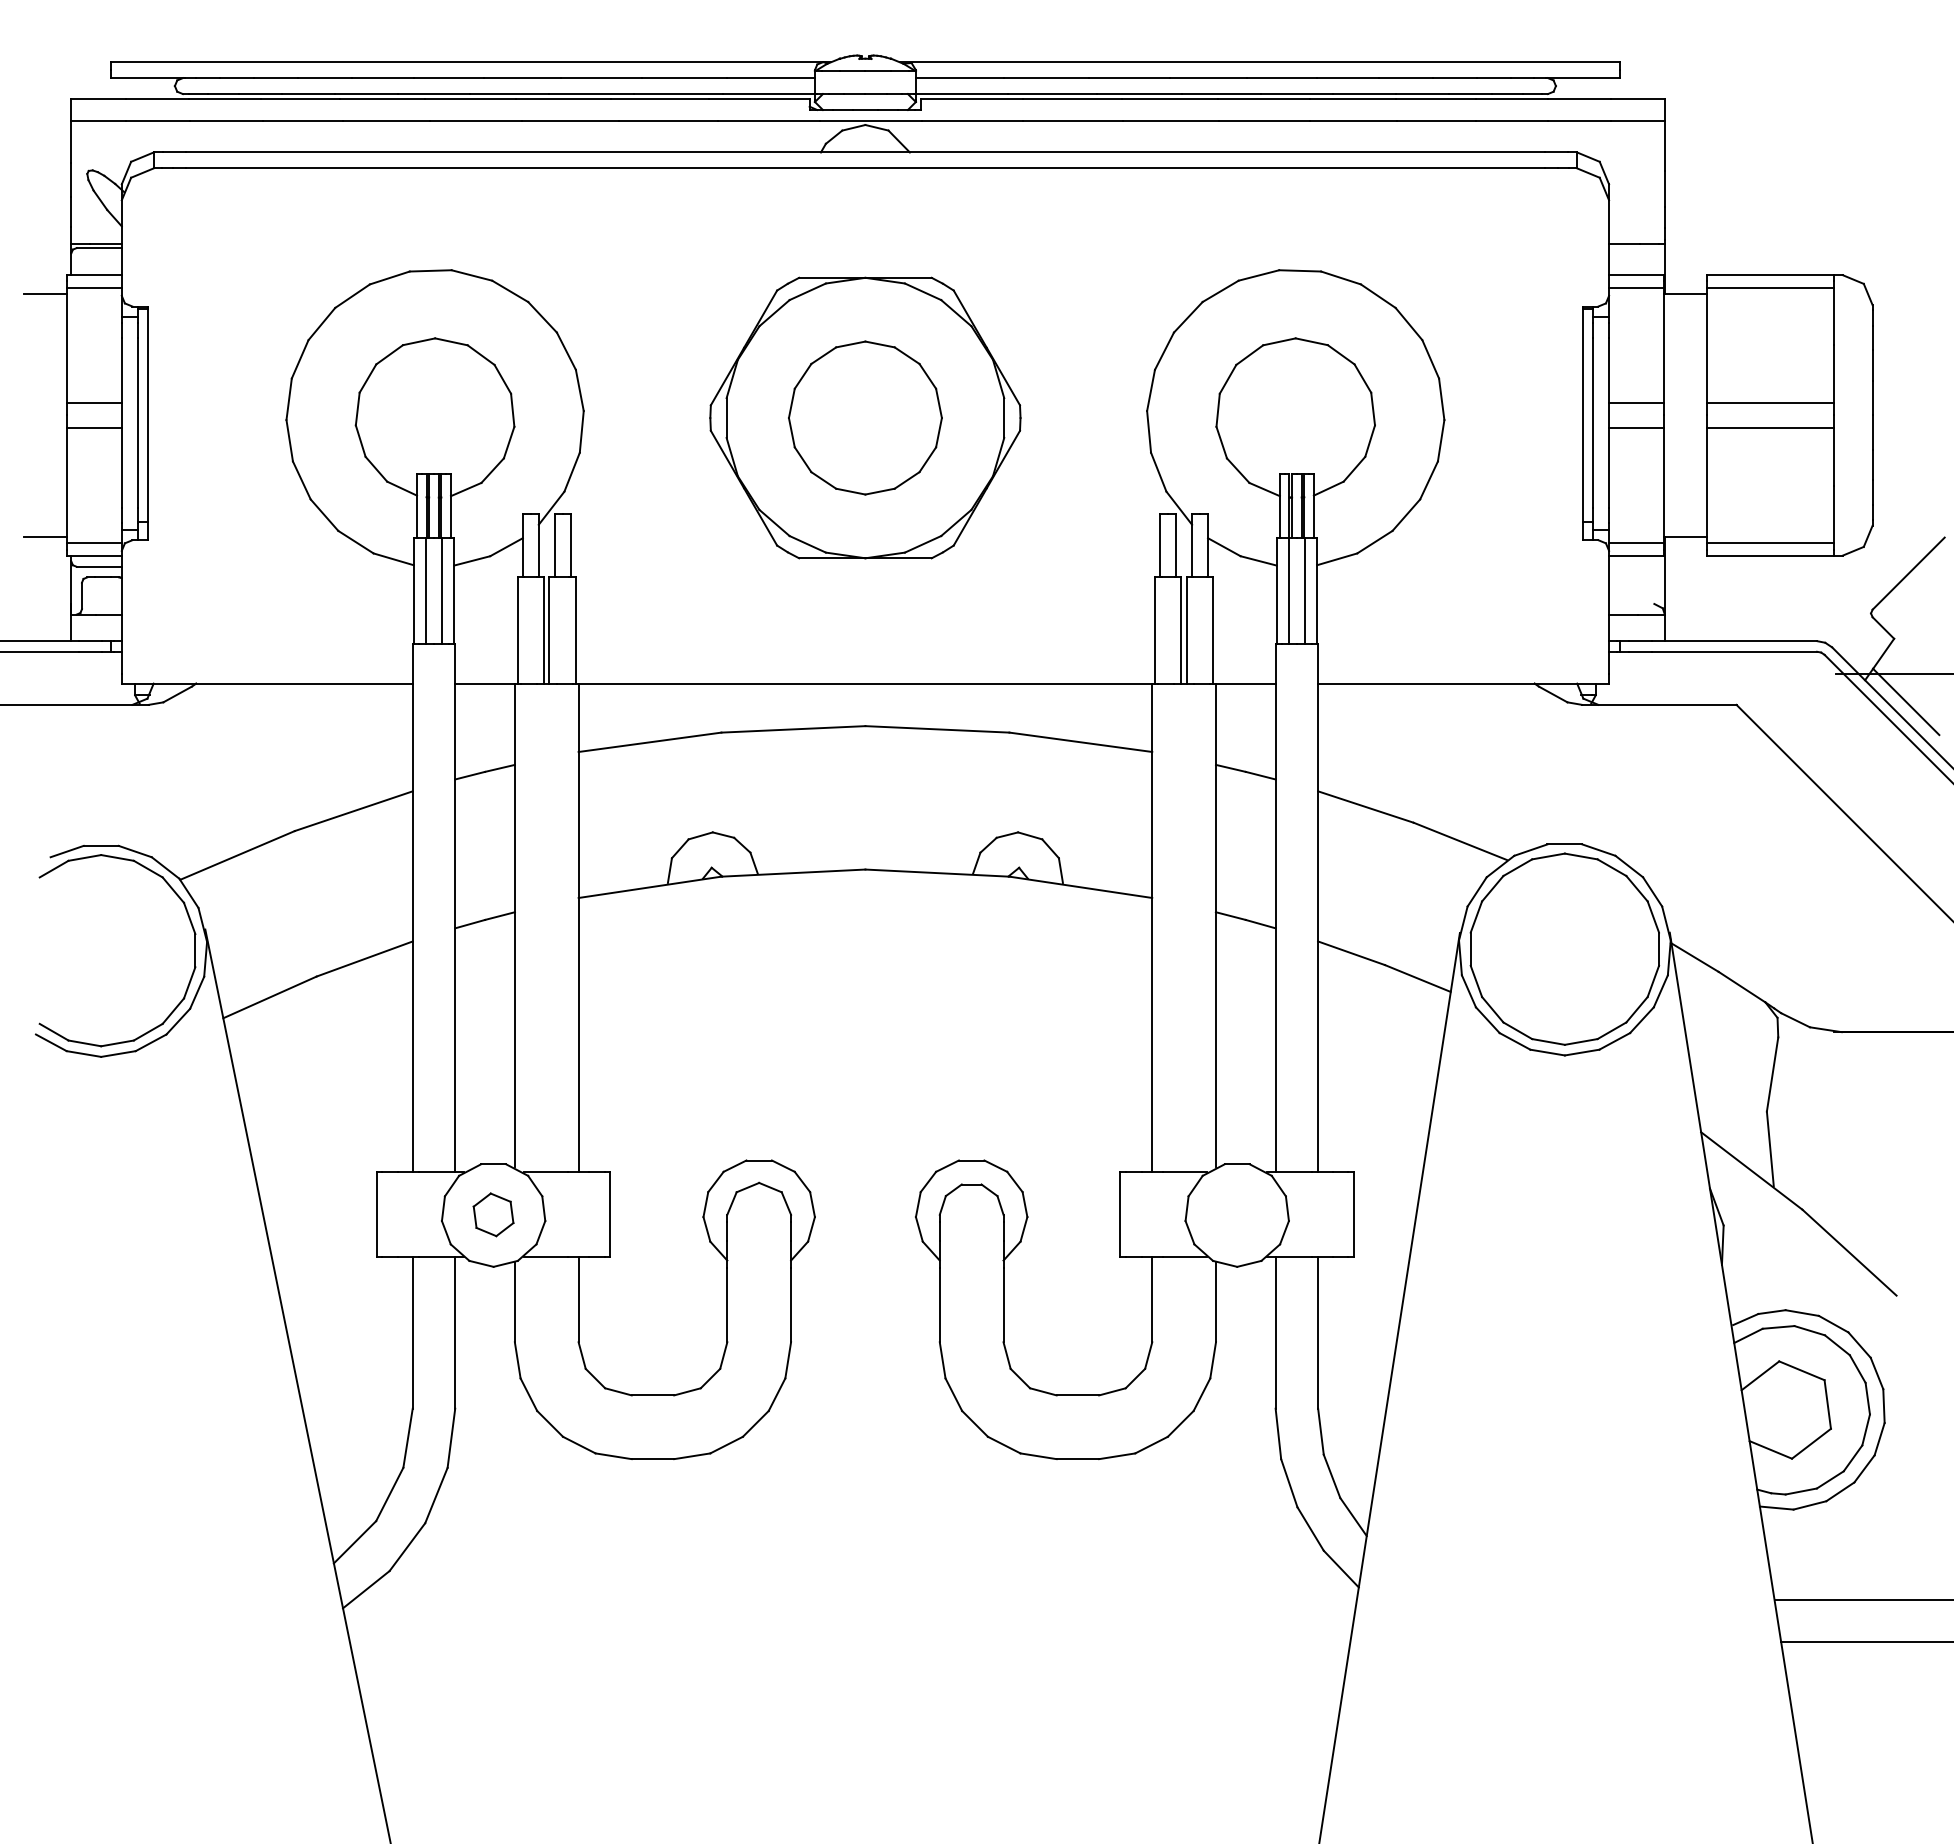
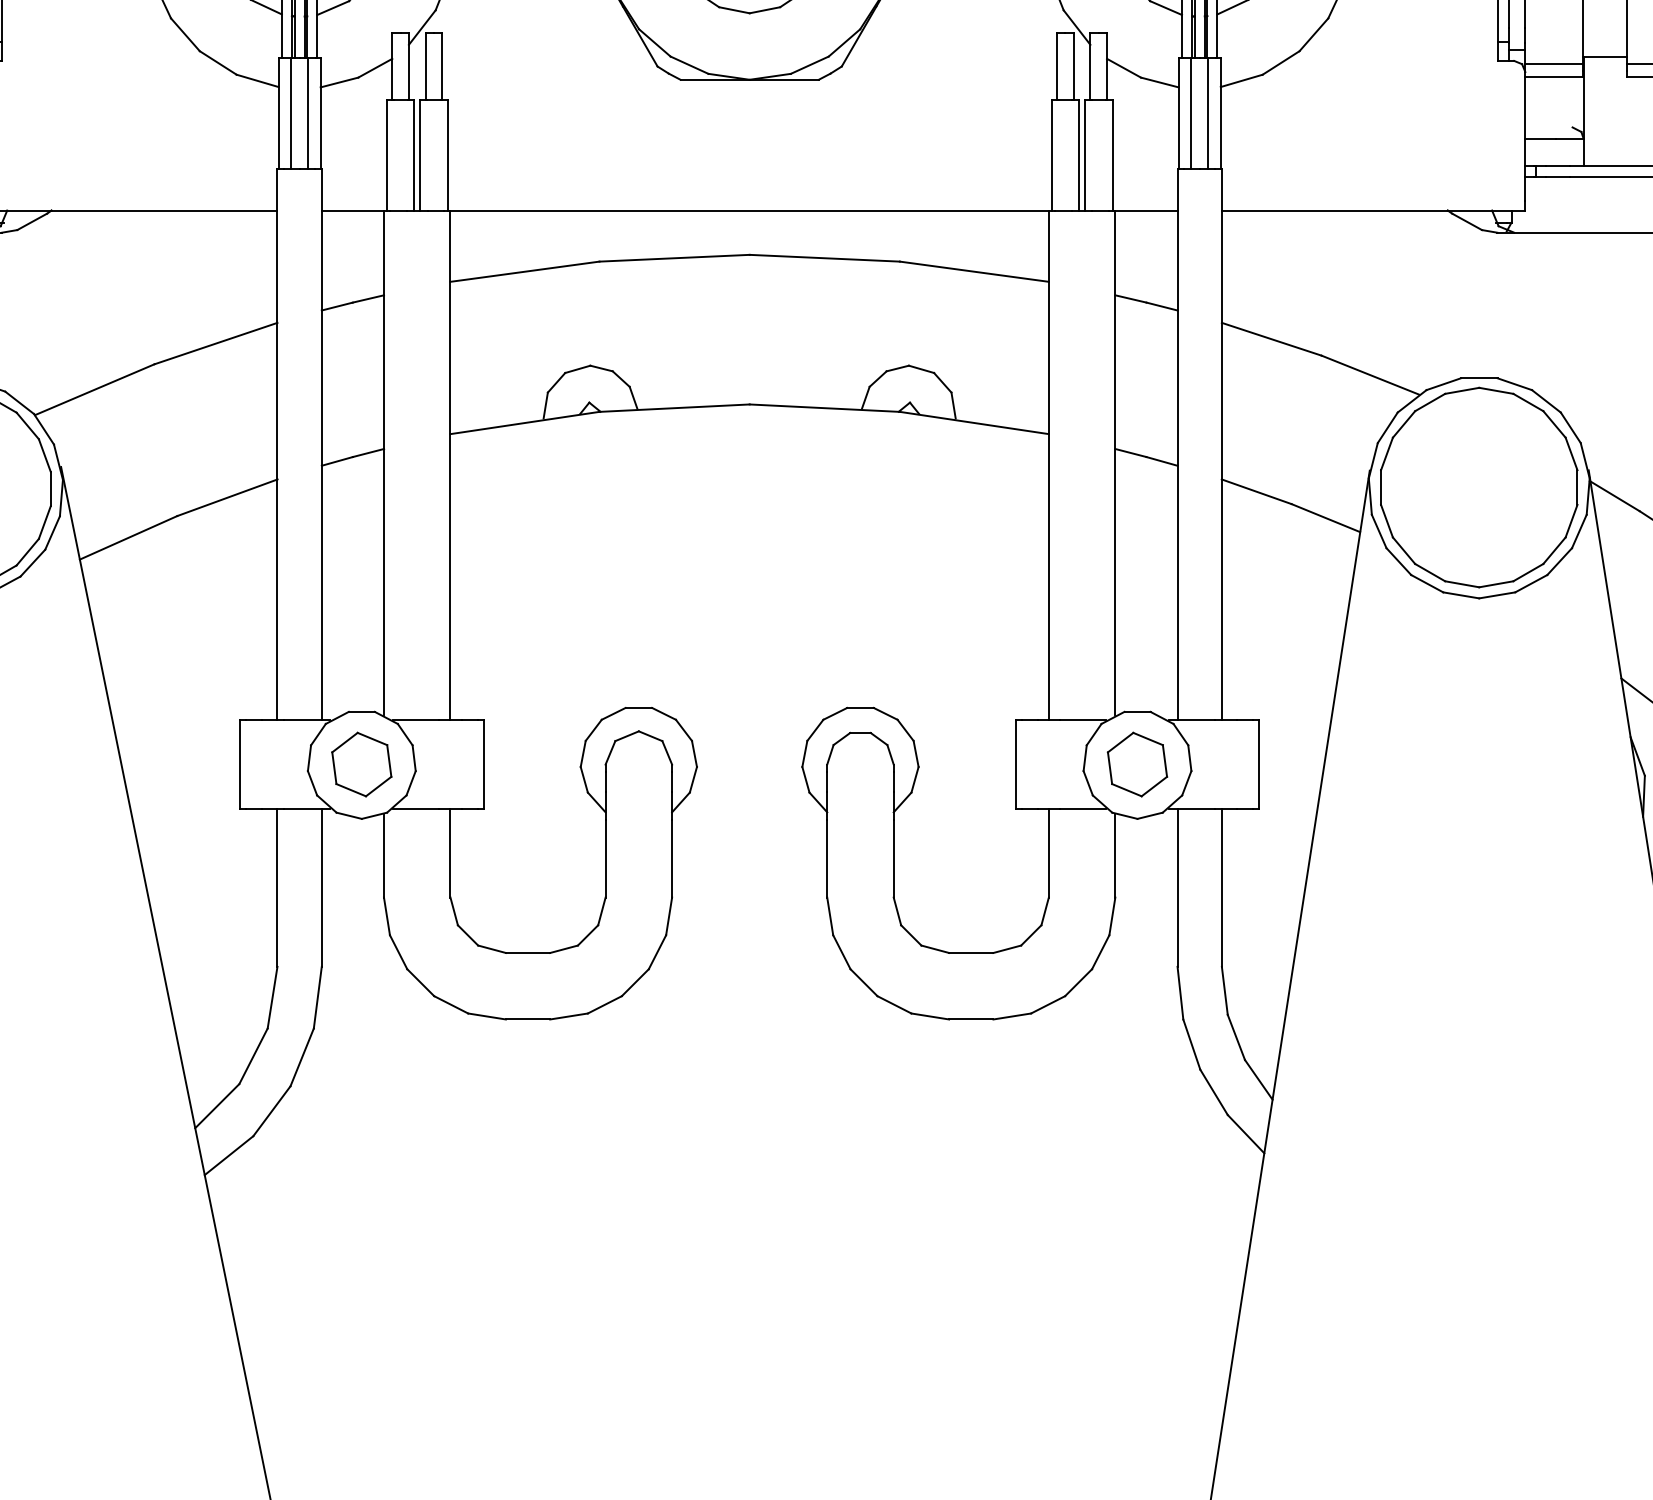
part: (493, 1214) -> (361, 764), size x1.43
part: (1236, 1214) -> (1136, 764), added

